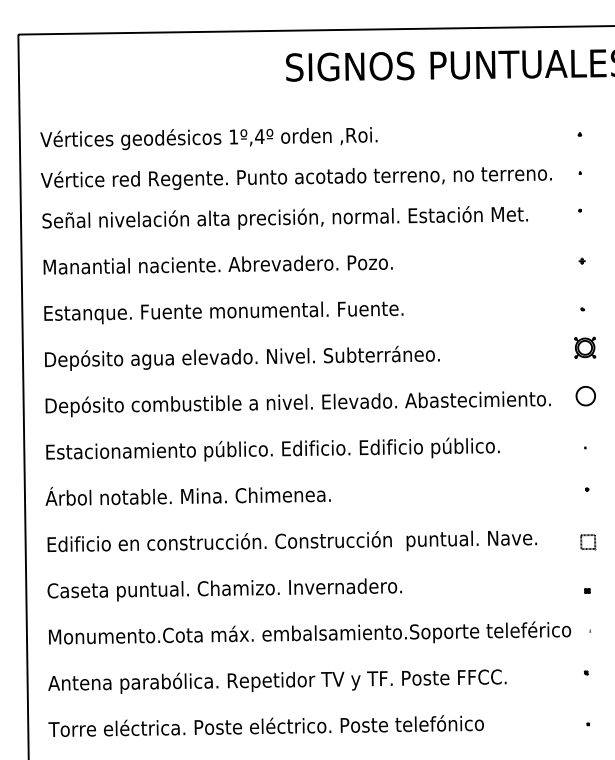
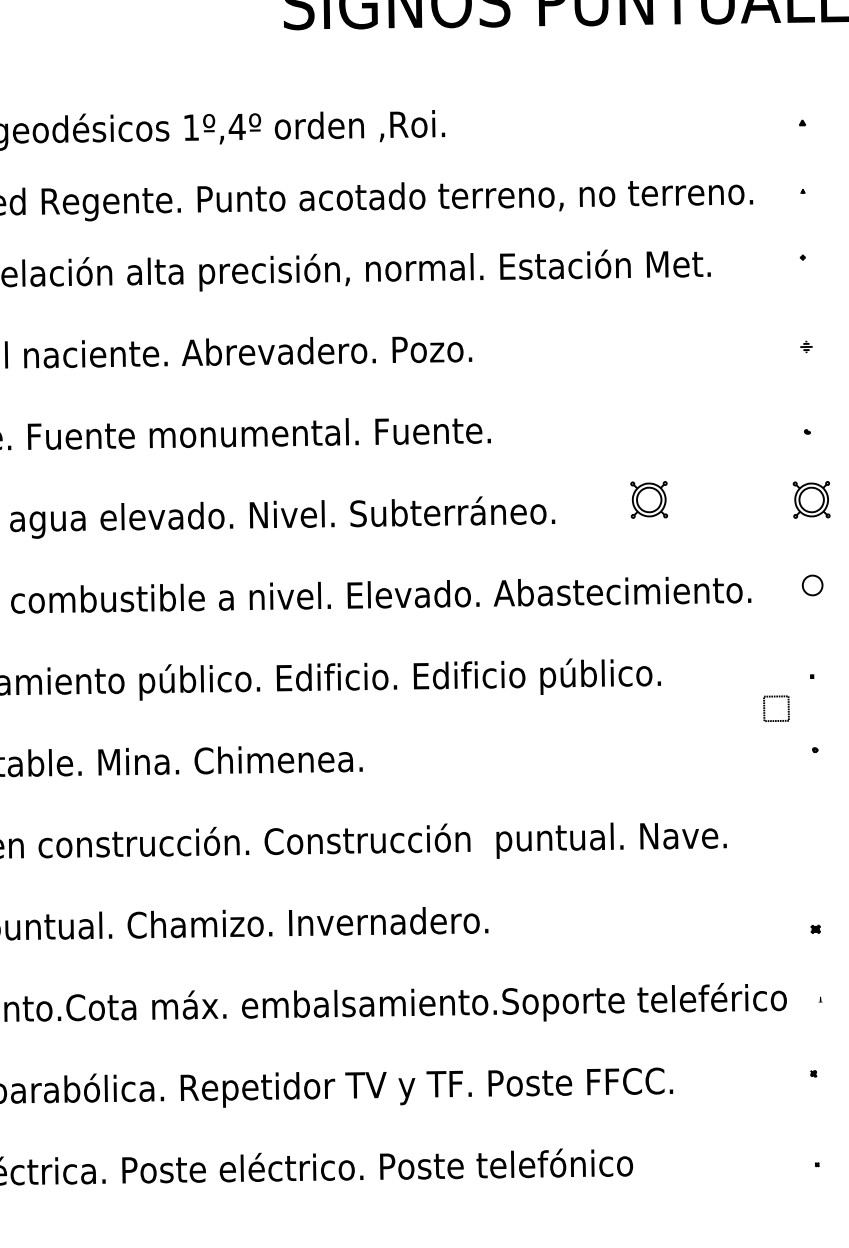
part: (493, 347) -> (649, 499), added
part: (585, 396) -> (812, 585), size x0.6
part: (588, 542) -> (777, 709), moved

